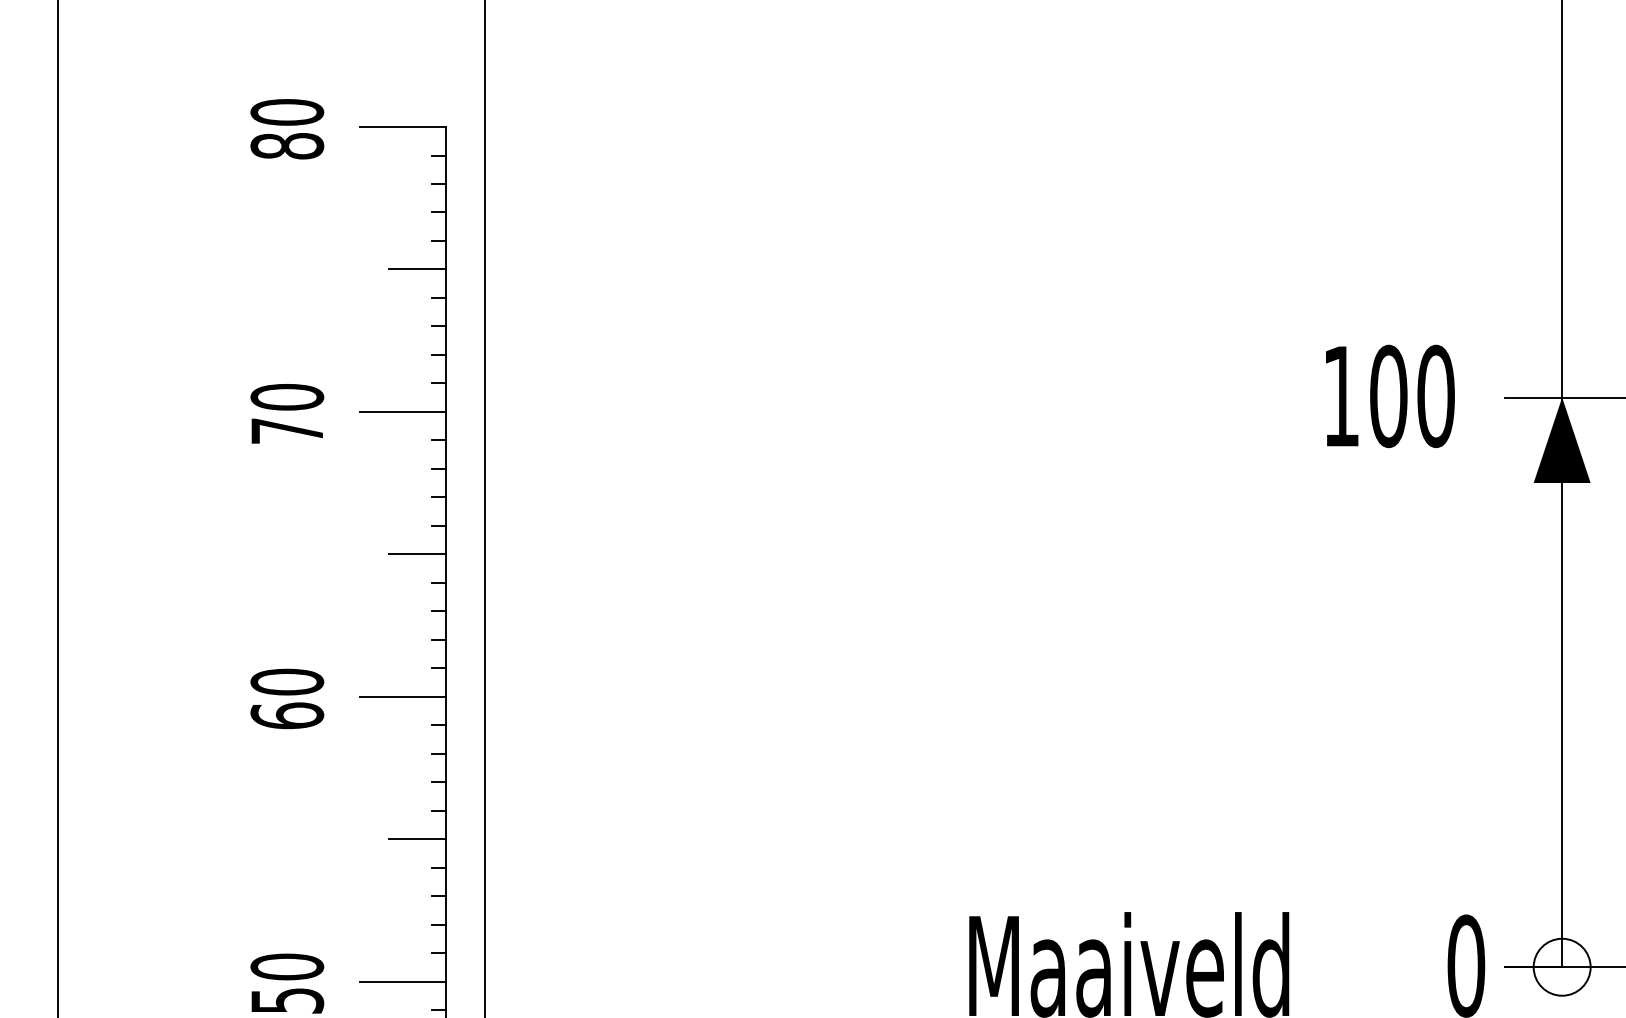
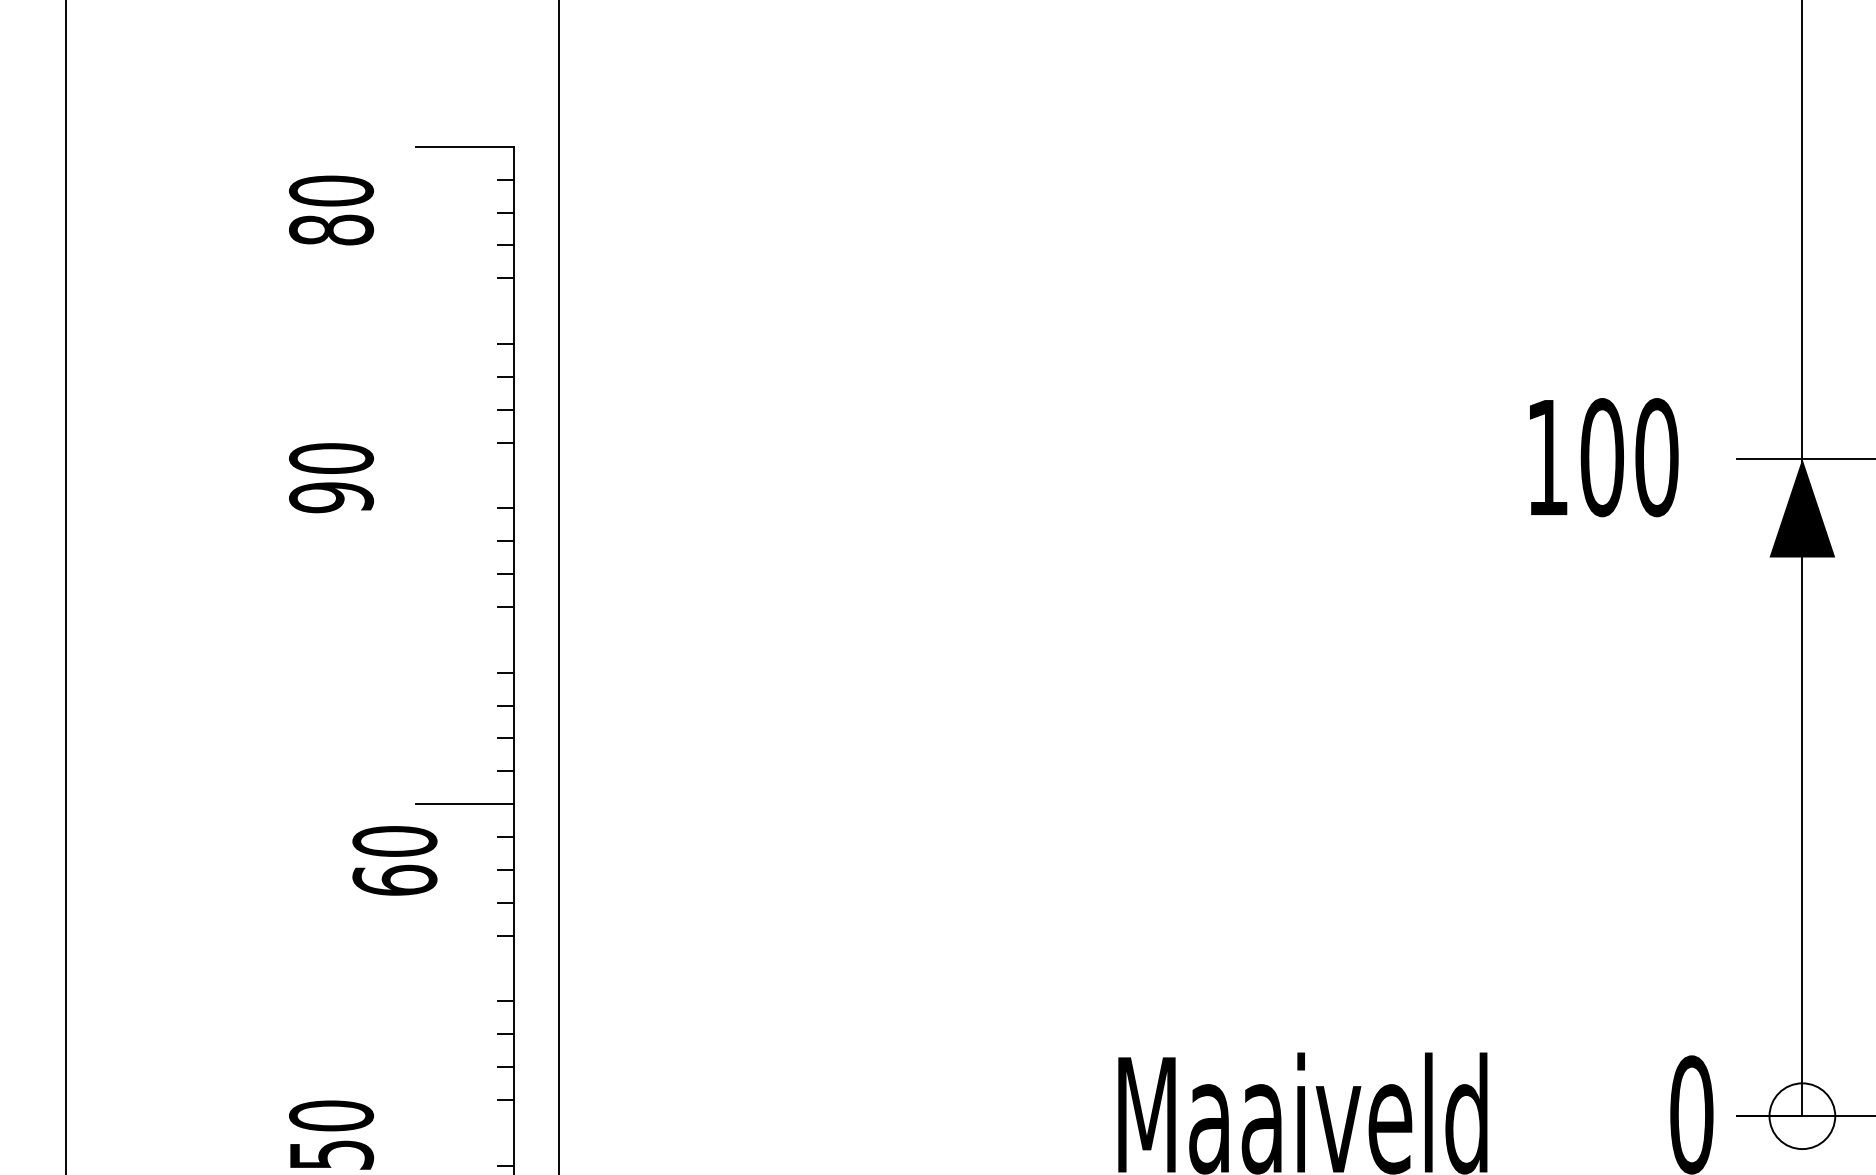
text: (287, 129) -> (331, 210), moved
line: (416, 269) -> (480, 311), removed
line: (402, 411) -> (464, 475), removed
text: (287, 431) -> (331, 498), 70 -> 90
line: (416, 554) -> (480, 639), removed
text: (287, 698) -> (395, 860), moved
line: (416, 839) -> (480, 968), removed
line: (402, 981) -> (464, 1132), removed

